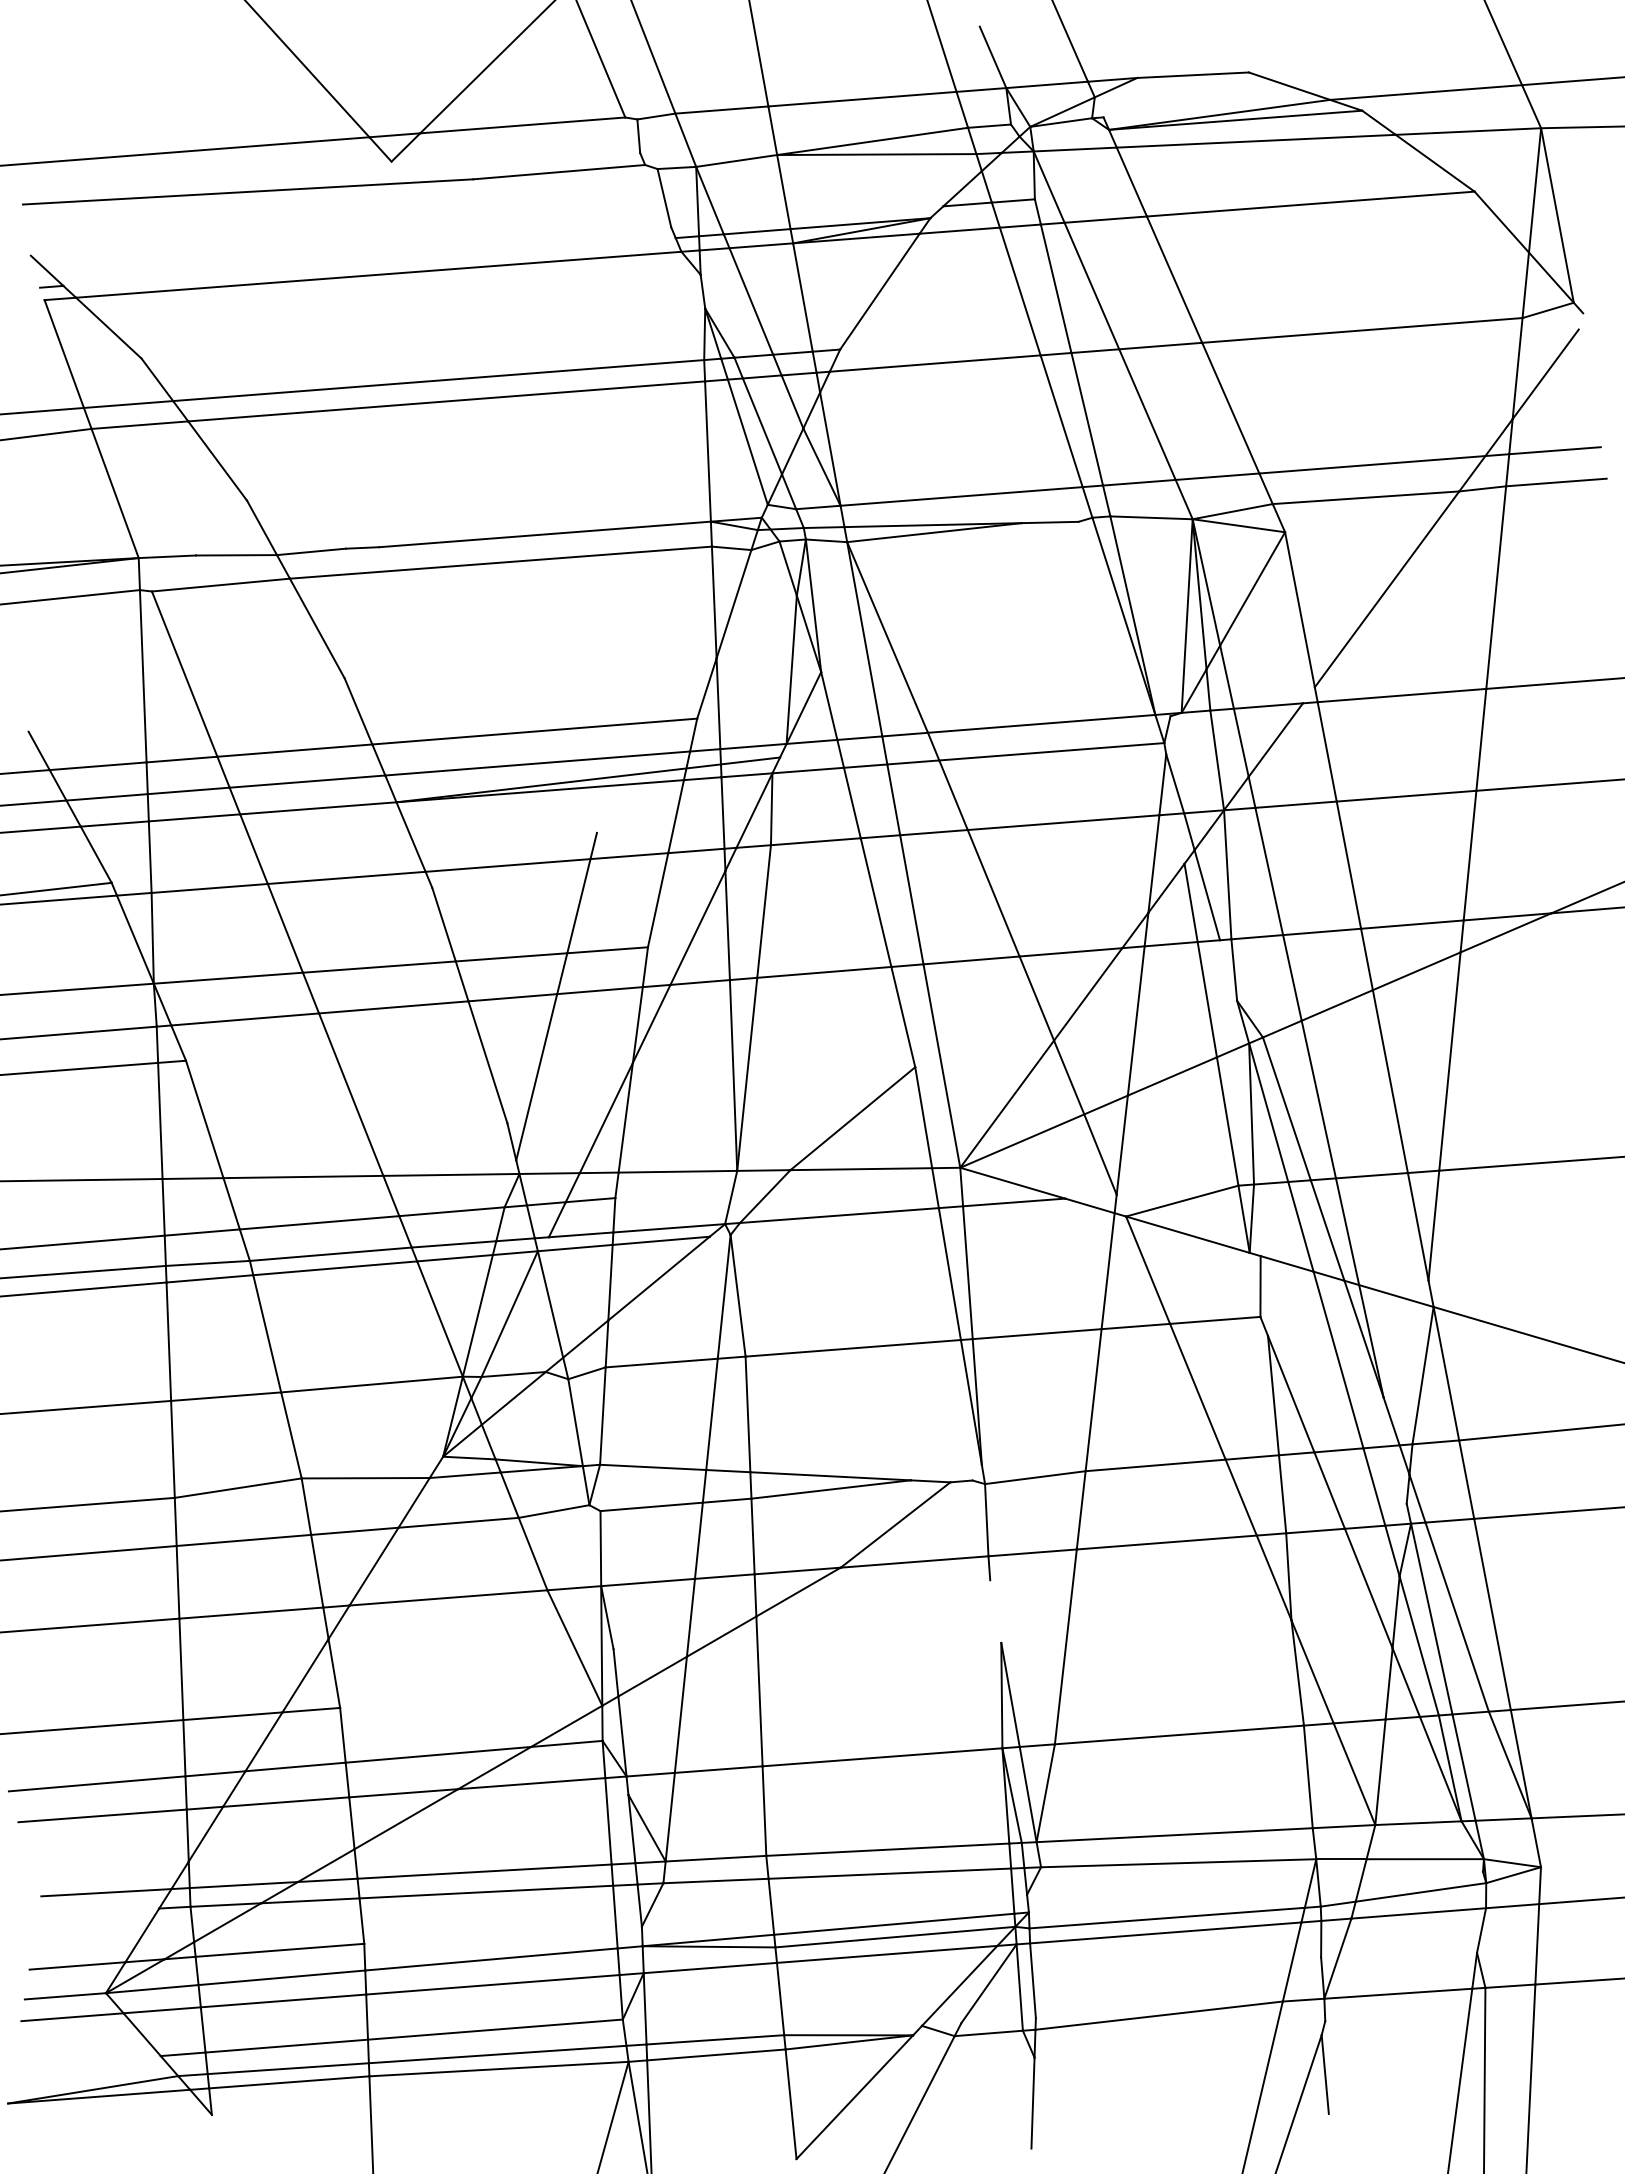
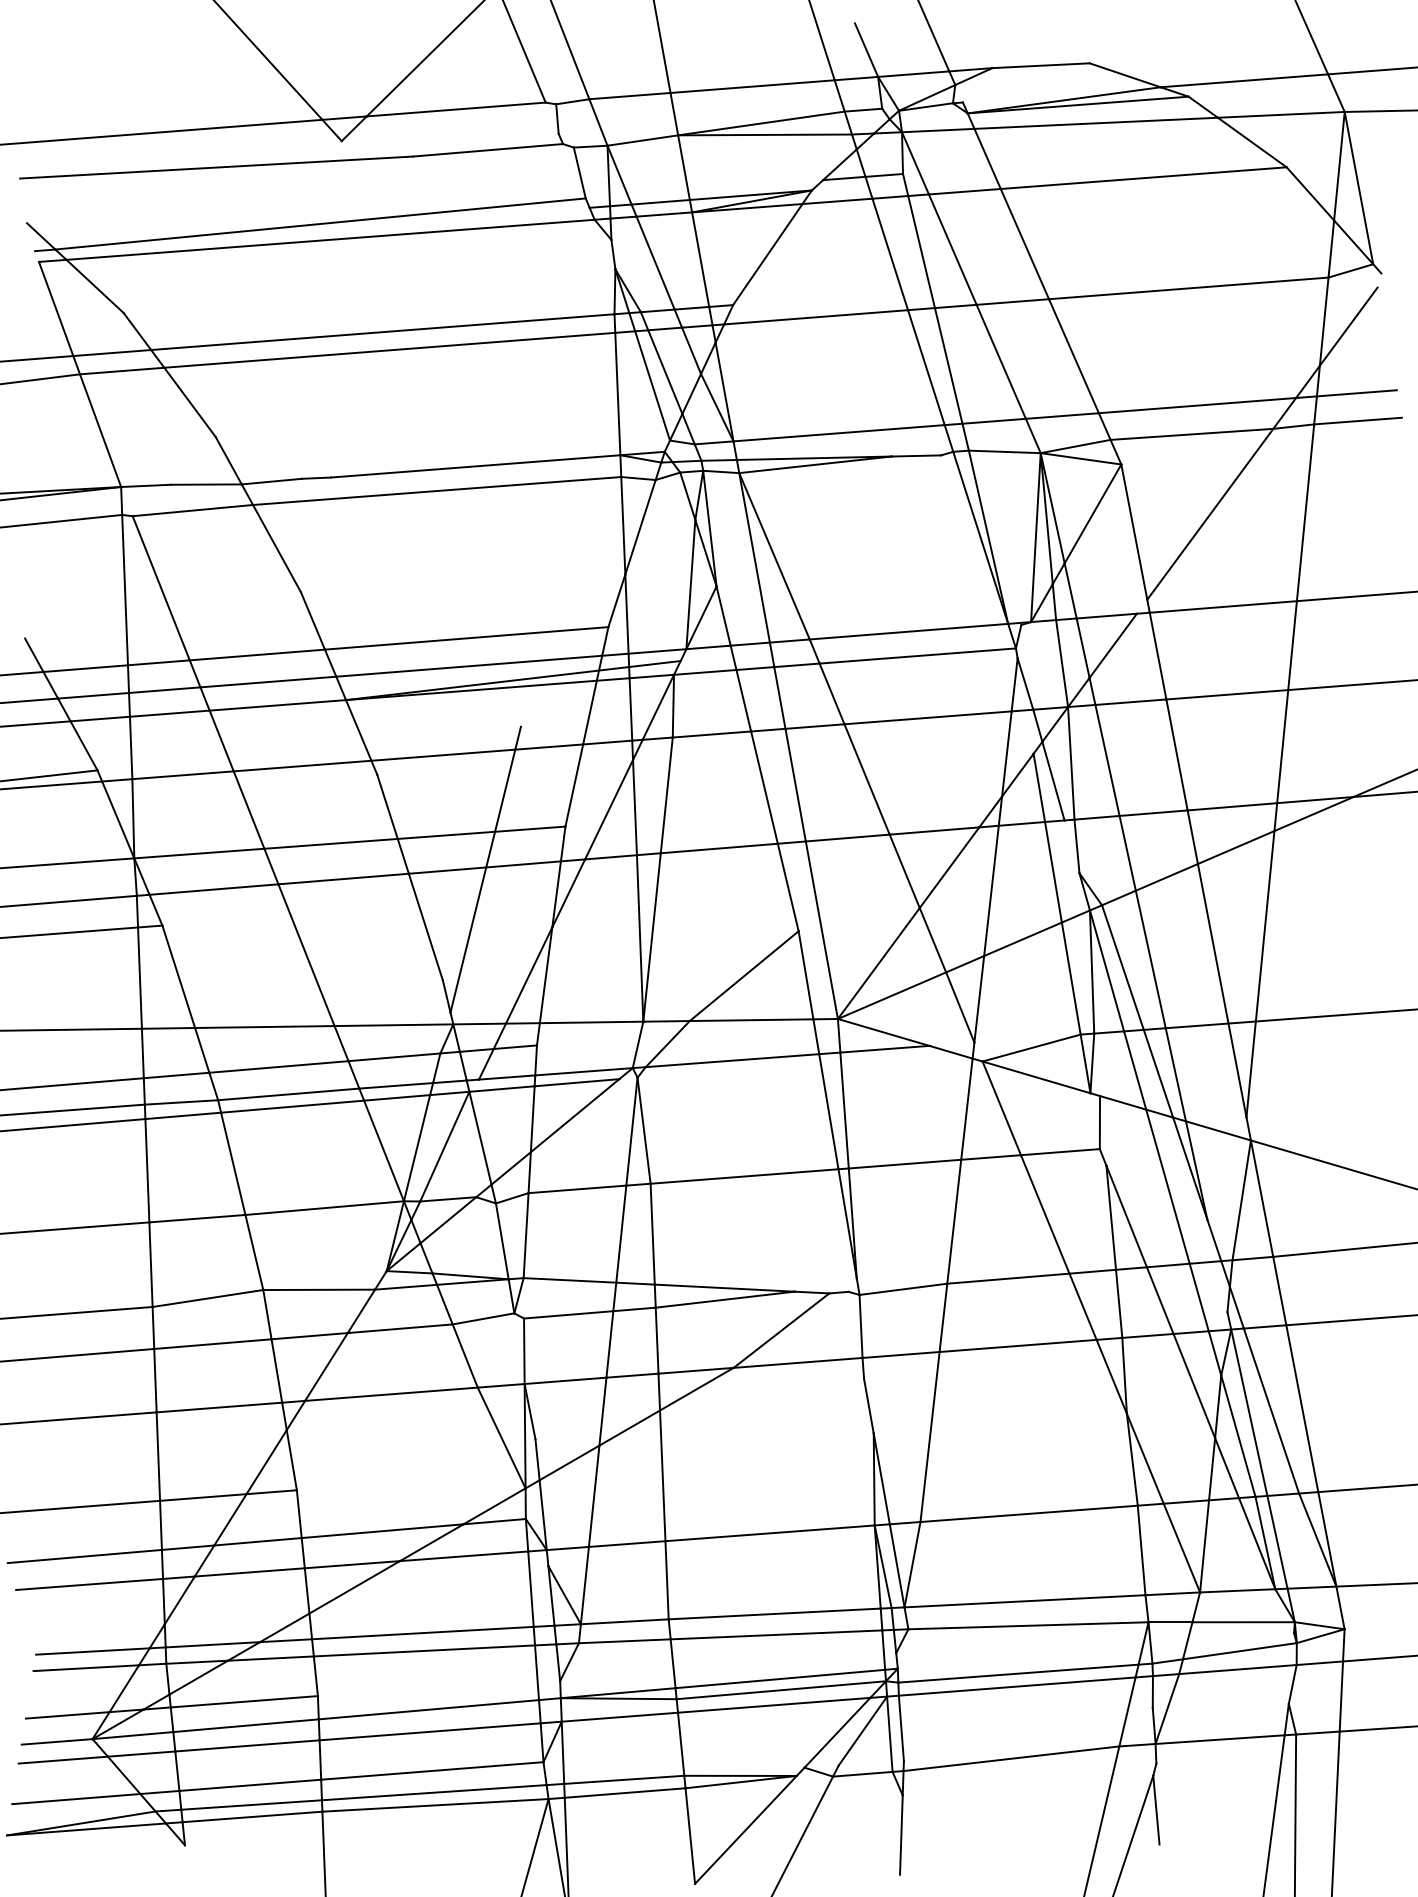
line: (367, 256) -> (320, 223), added
line: (995, 1611) -> (868, 1406), added
line: (98, 1911) -> (86, 1667), added
line: (86, 2061) -> (75, 1798), added

